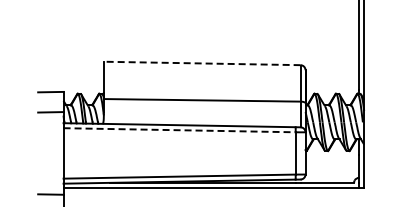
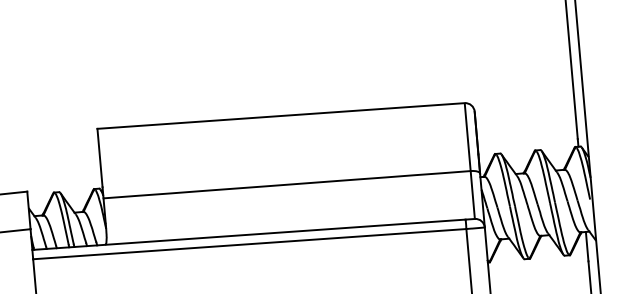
line: (201, 63) -> (279, 116), dashed -> solid
line: (180, 130) -> (251, 244), dashed -> solid

